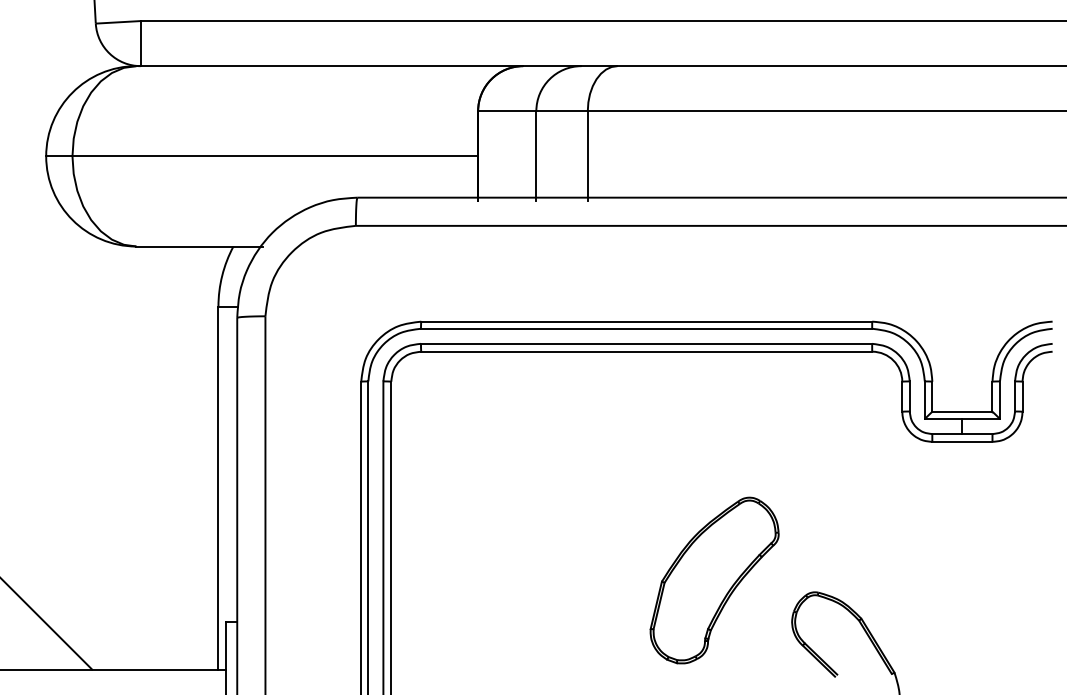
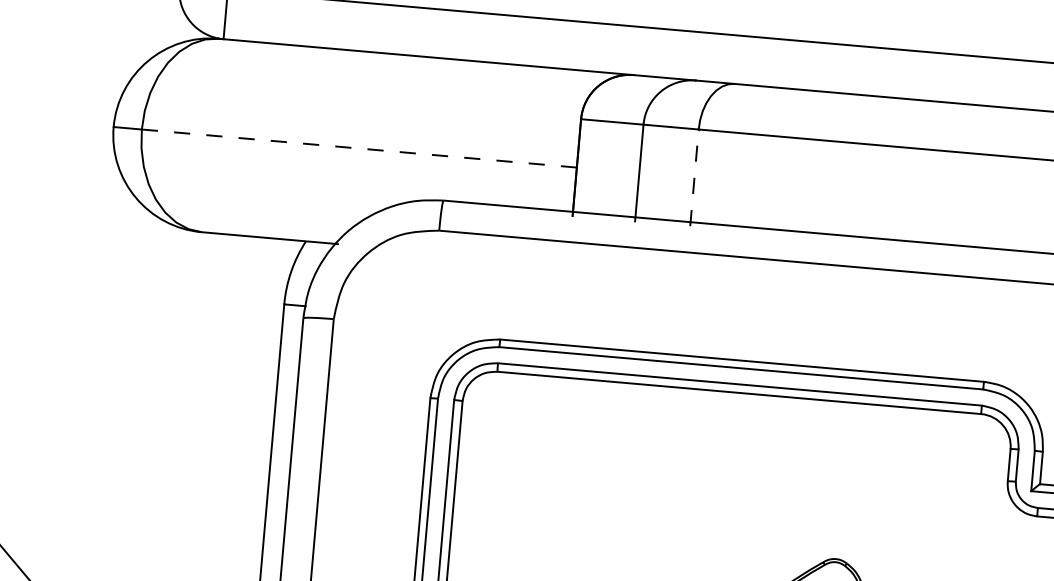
line: (587, 155) -> (694, 176), solid -> dashed
line: (275, 156) -> (359, 148), solid -> dashed

